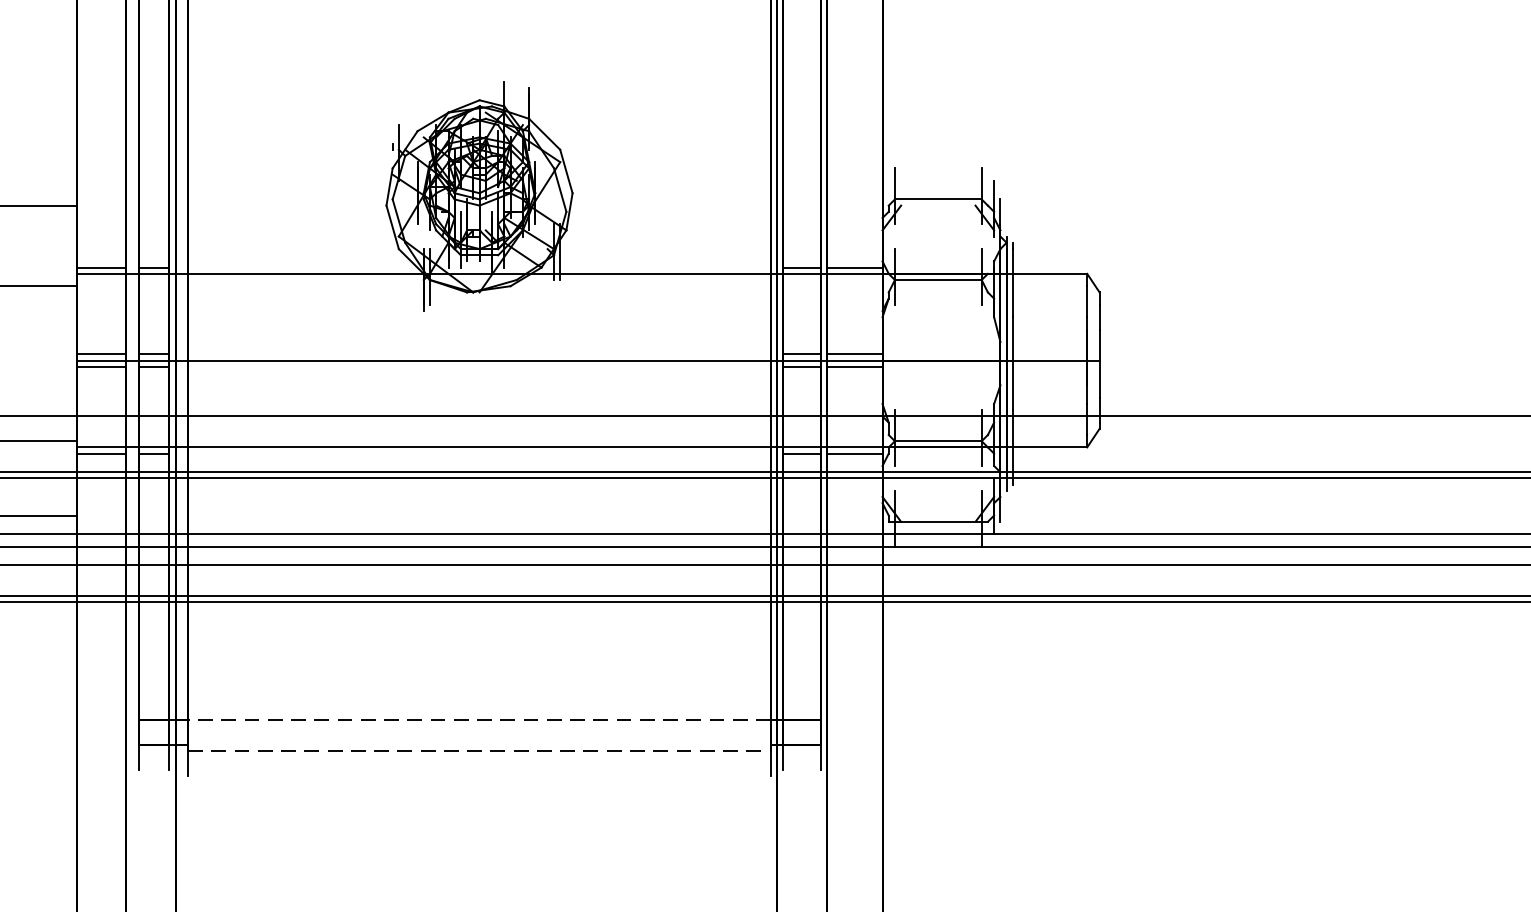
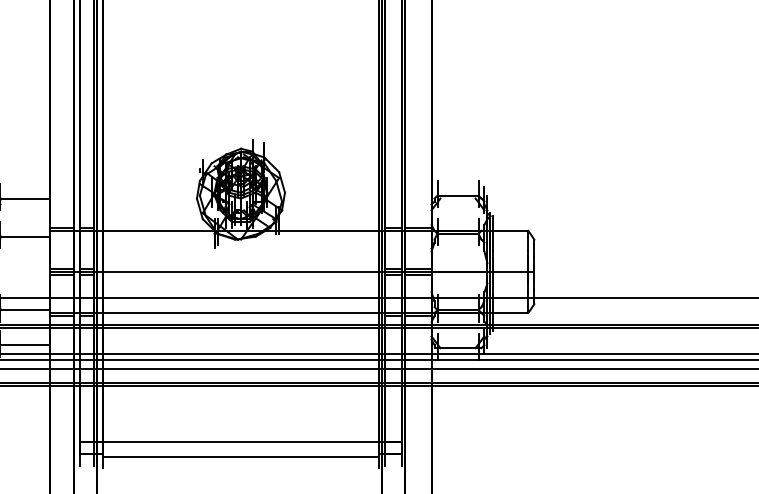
line: (478, 721) -> (240, 442), dashed -> solid
line: (478, 750) -> (240, 456), dashed -> solid

